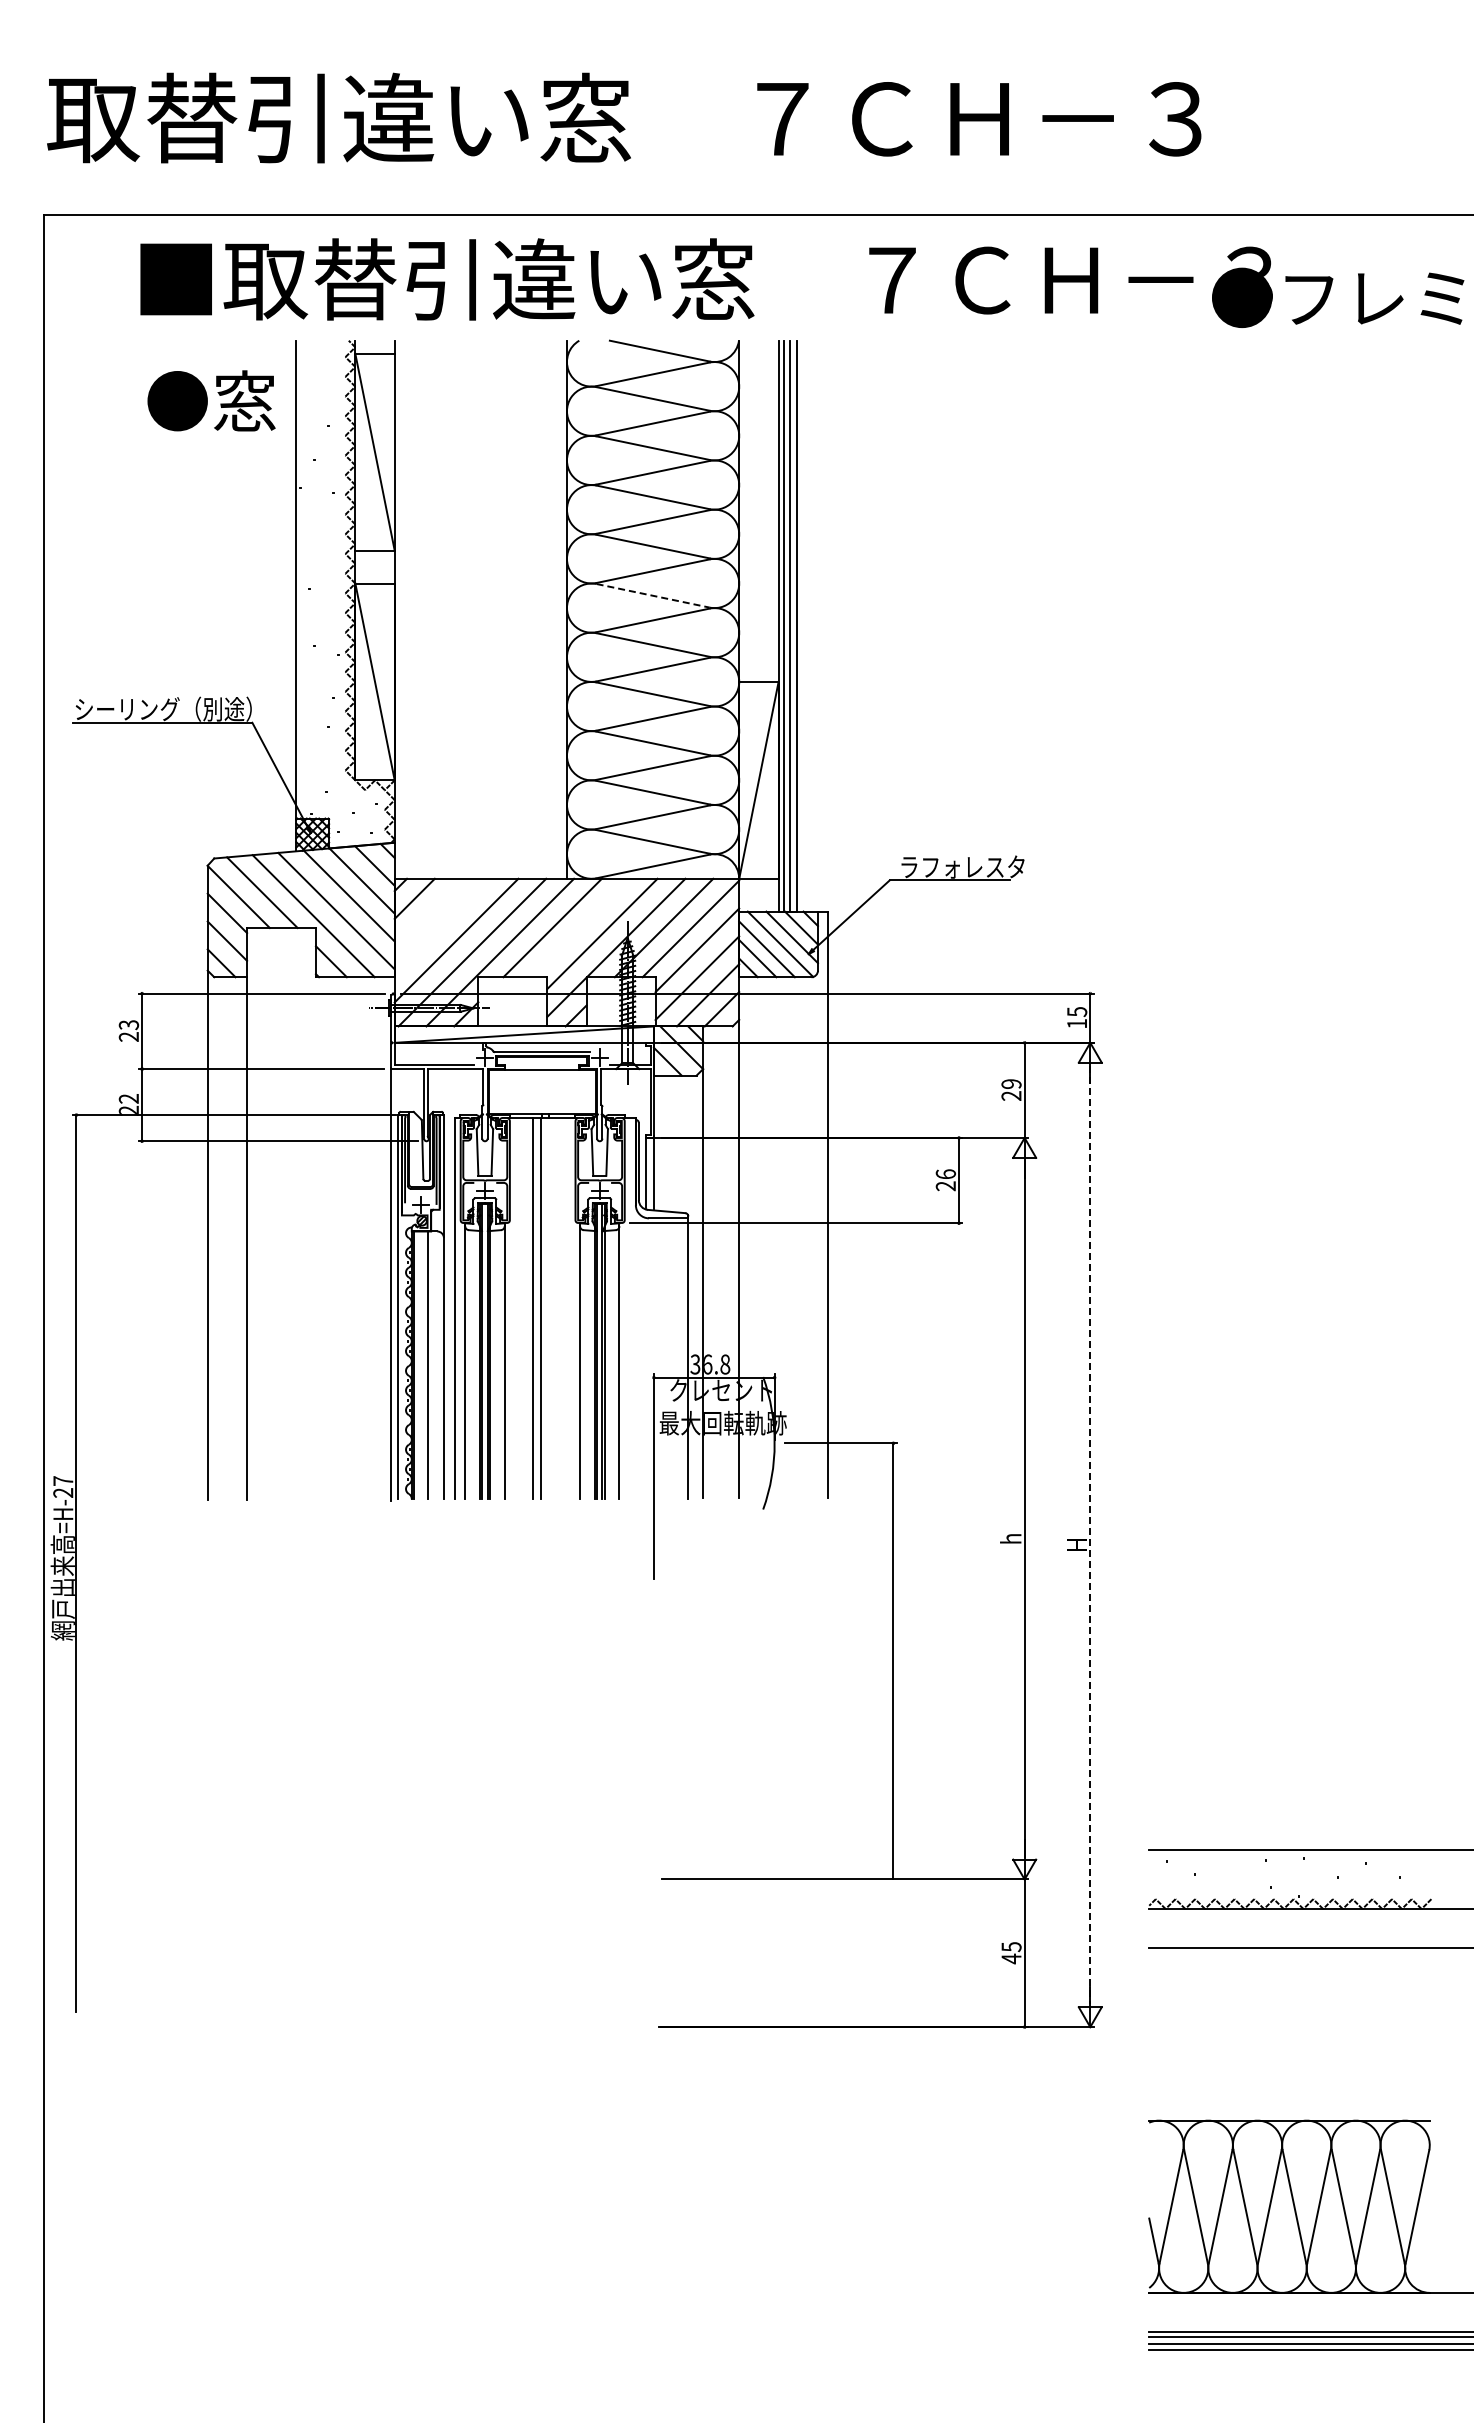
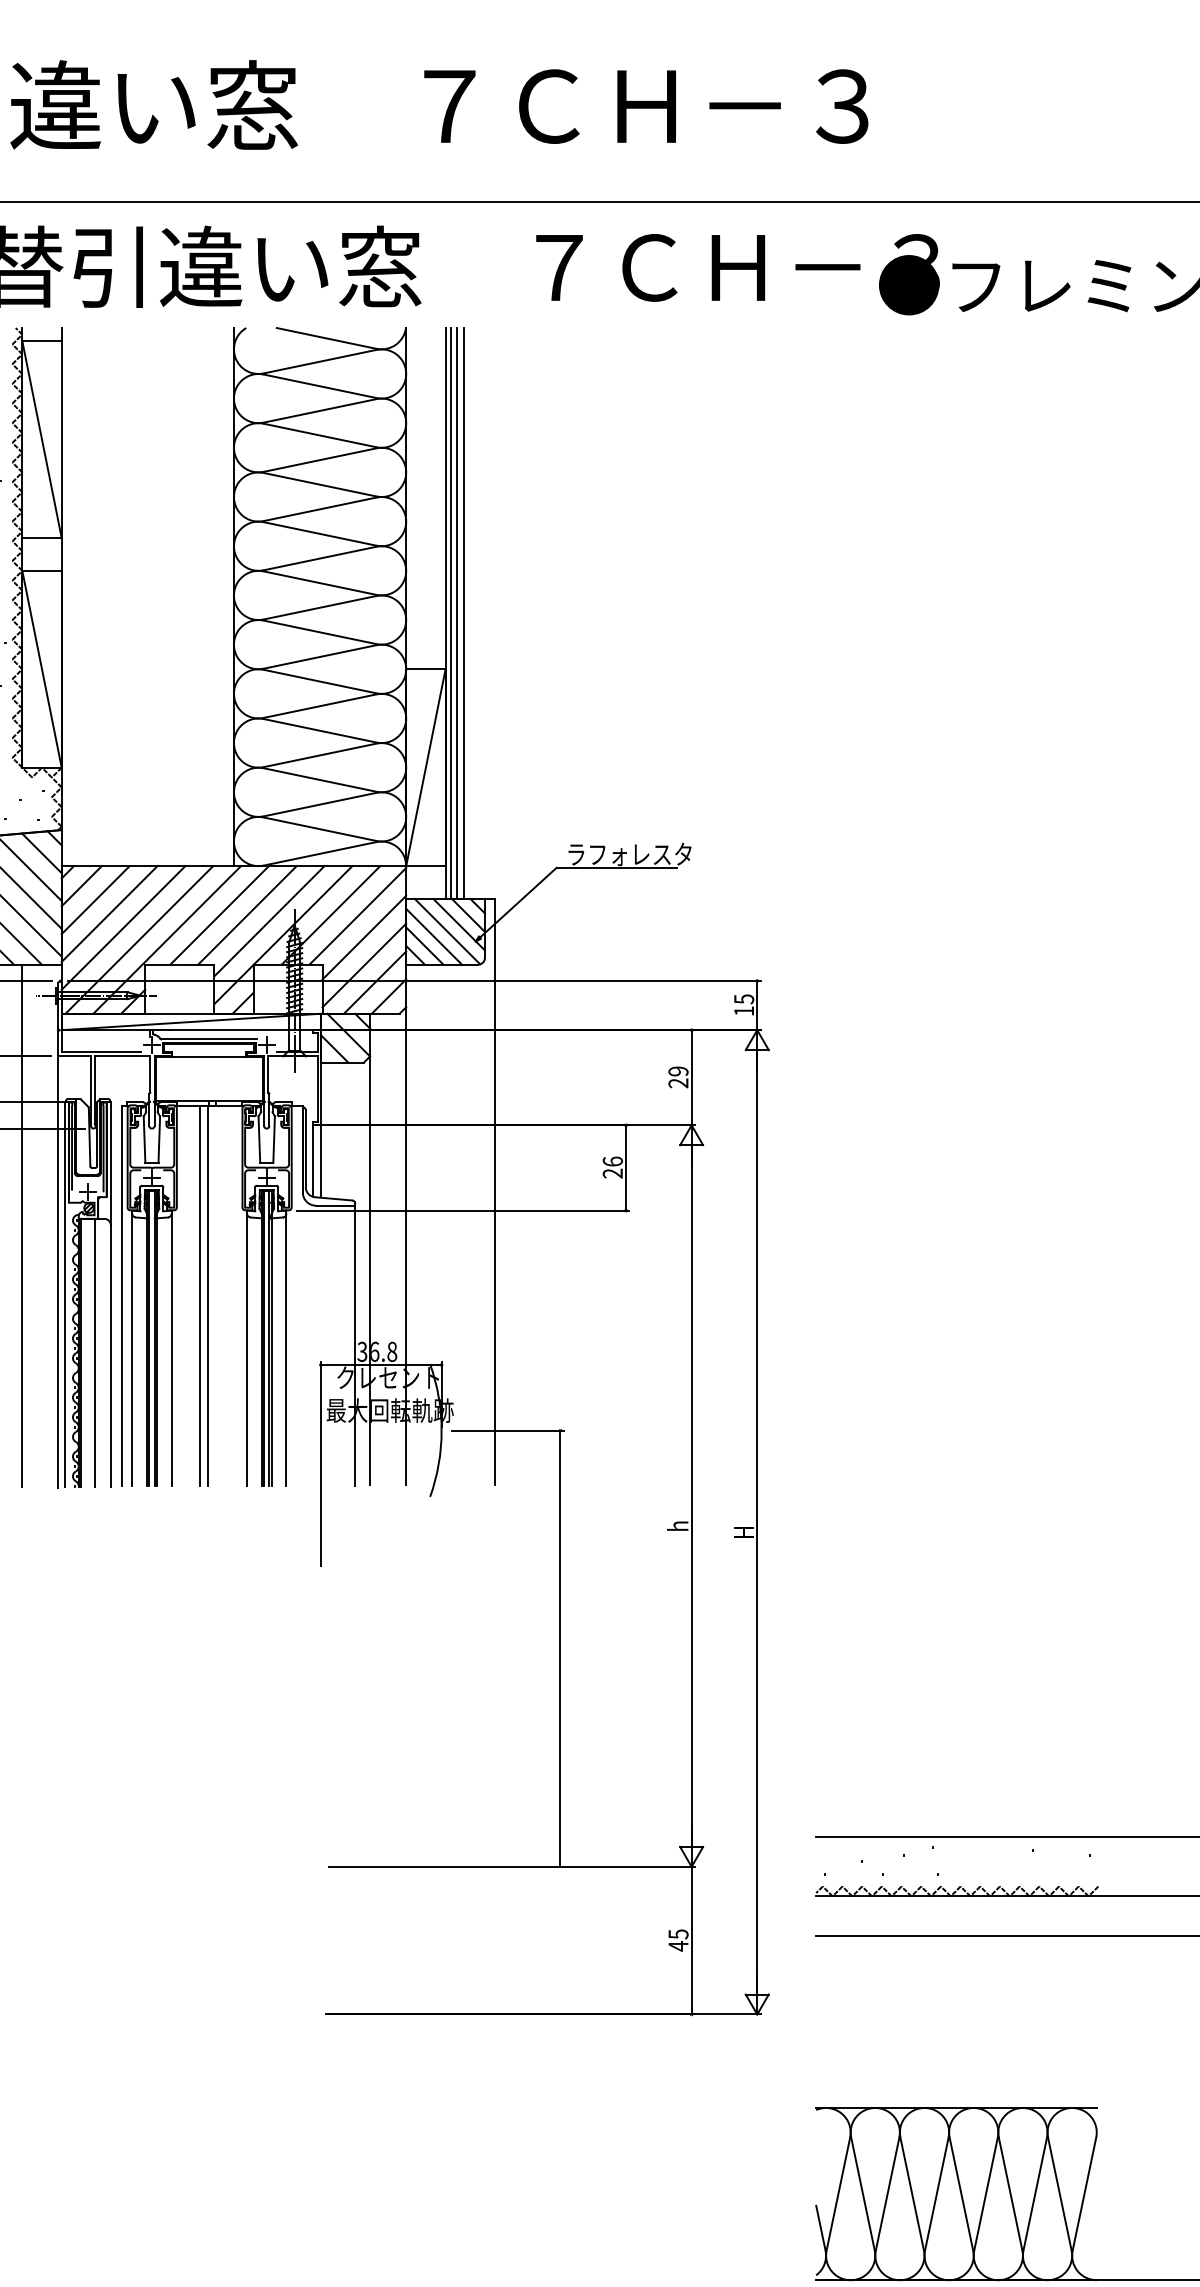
line: (653, 595) -> (320, 582), dashed -> solid
line: (428, 912) -> (95, 899), added
line: (442, 926) -> (109, 913), added
line: (580, 927) -> (247, 914), added
line: (355, 1238) -> (22, 1225), added
line: (1090, 1535) -> (757, 1522), dashed -> solid

